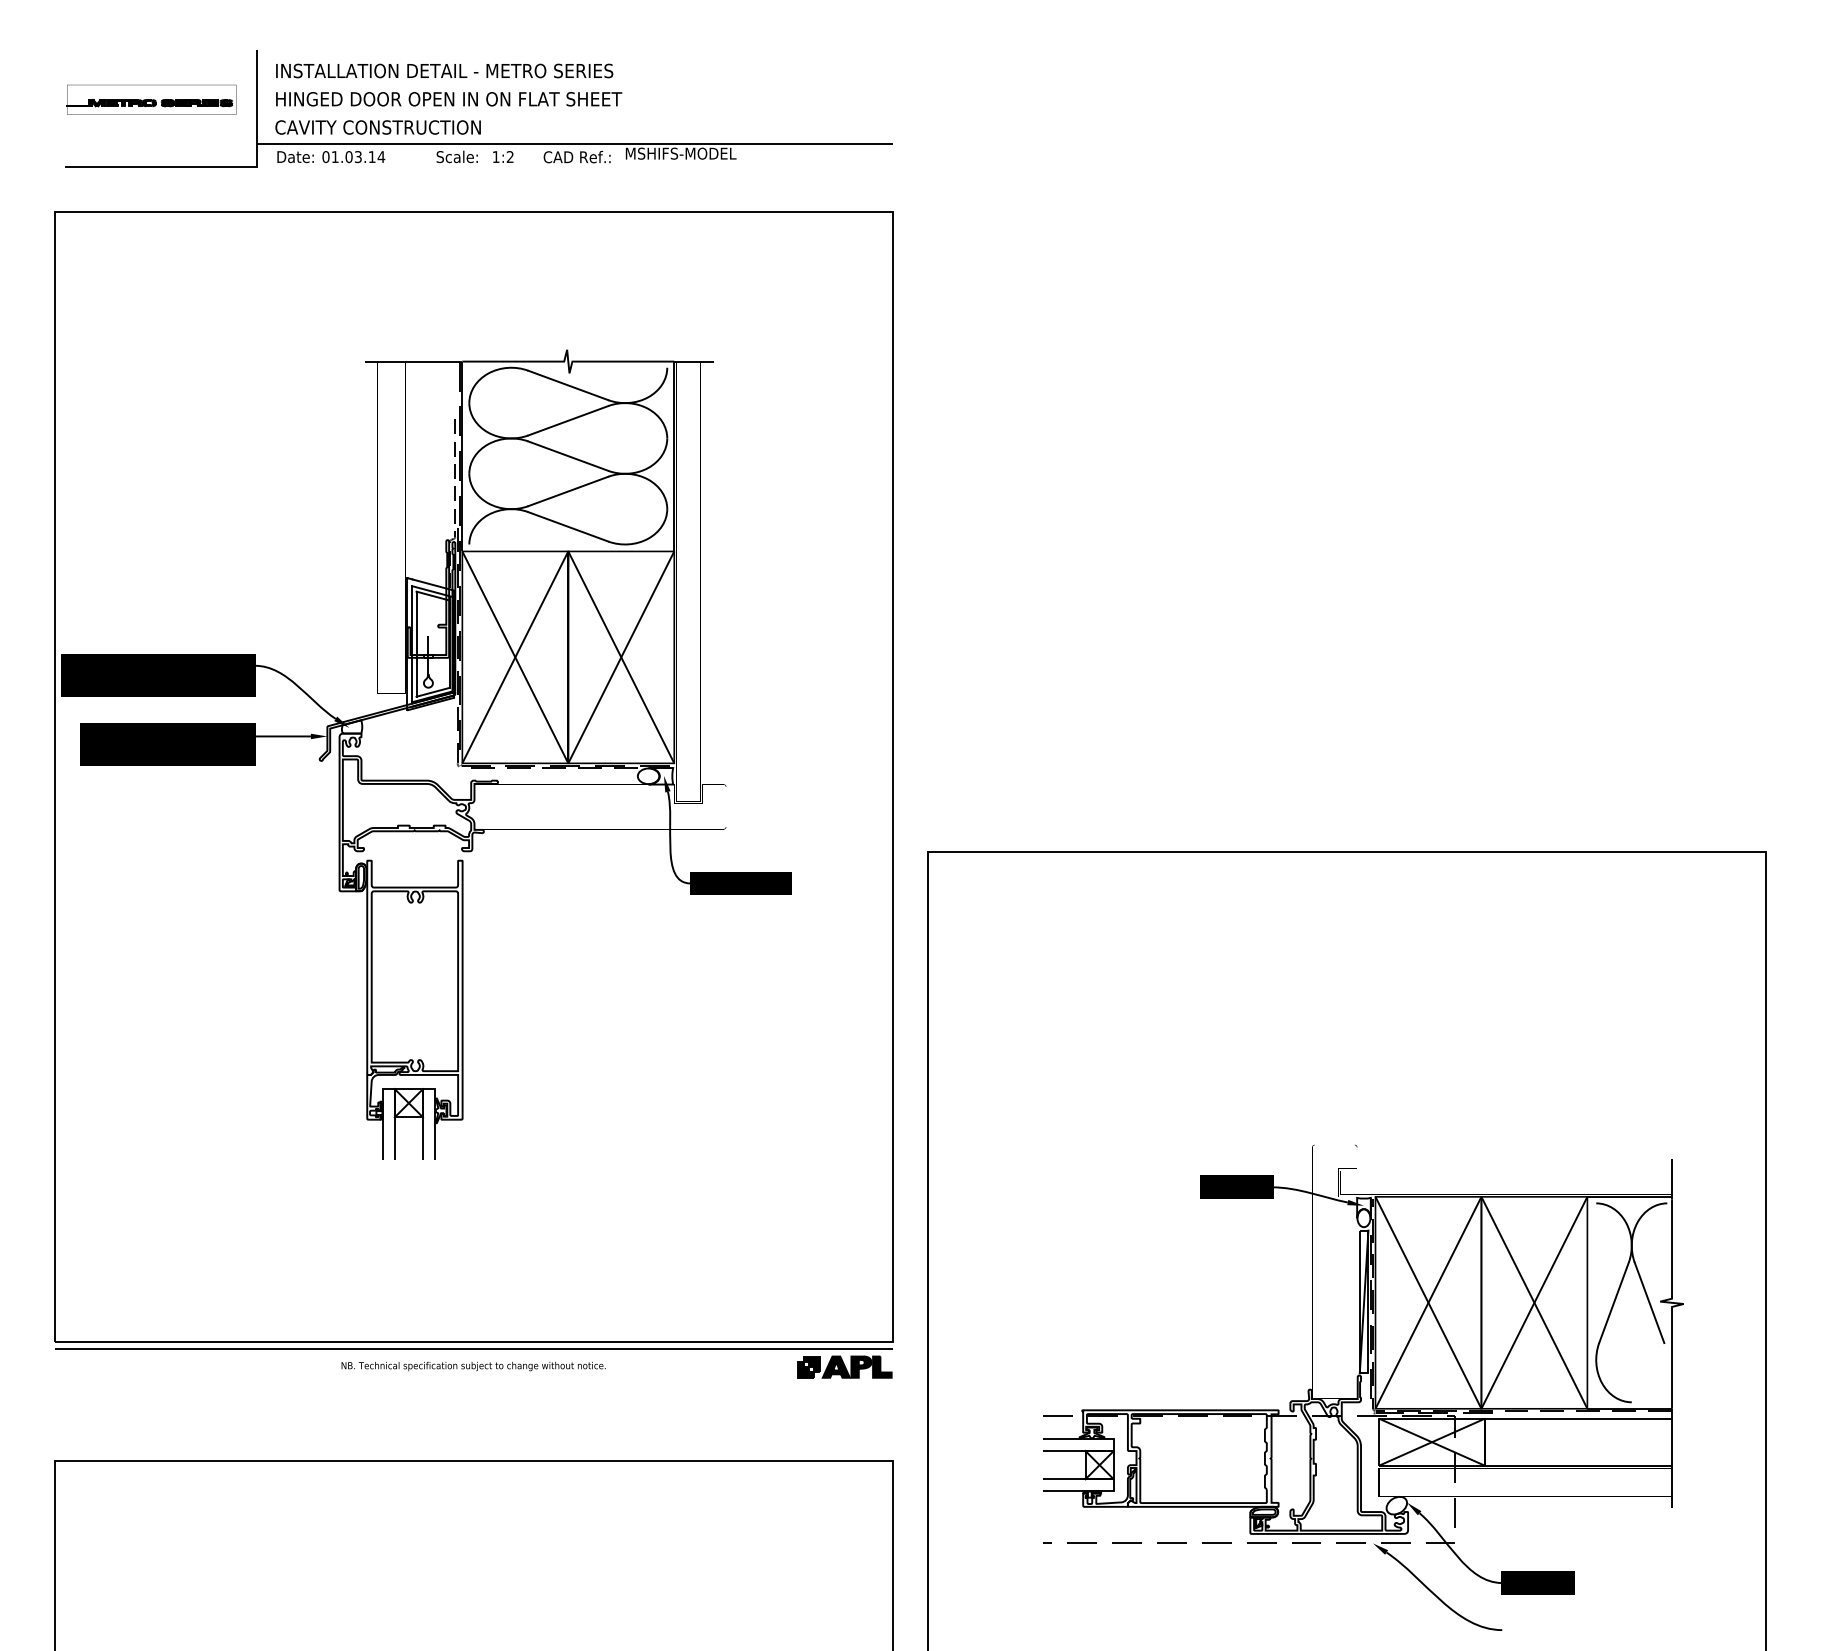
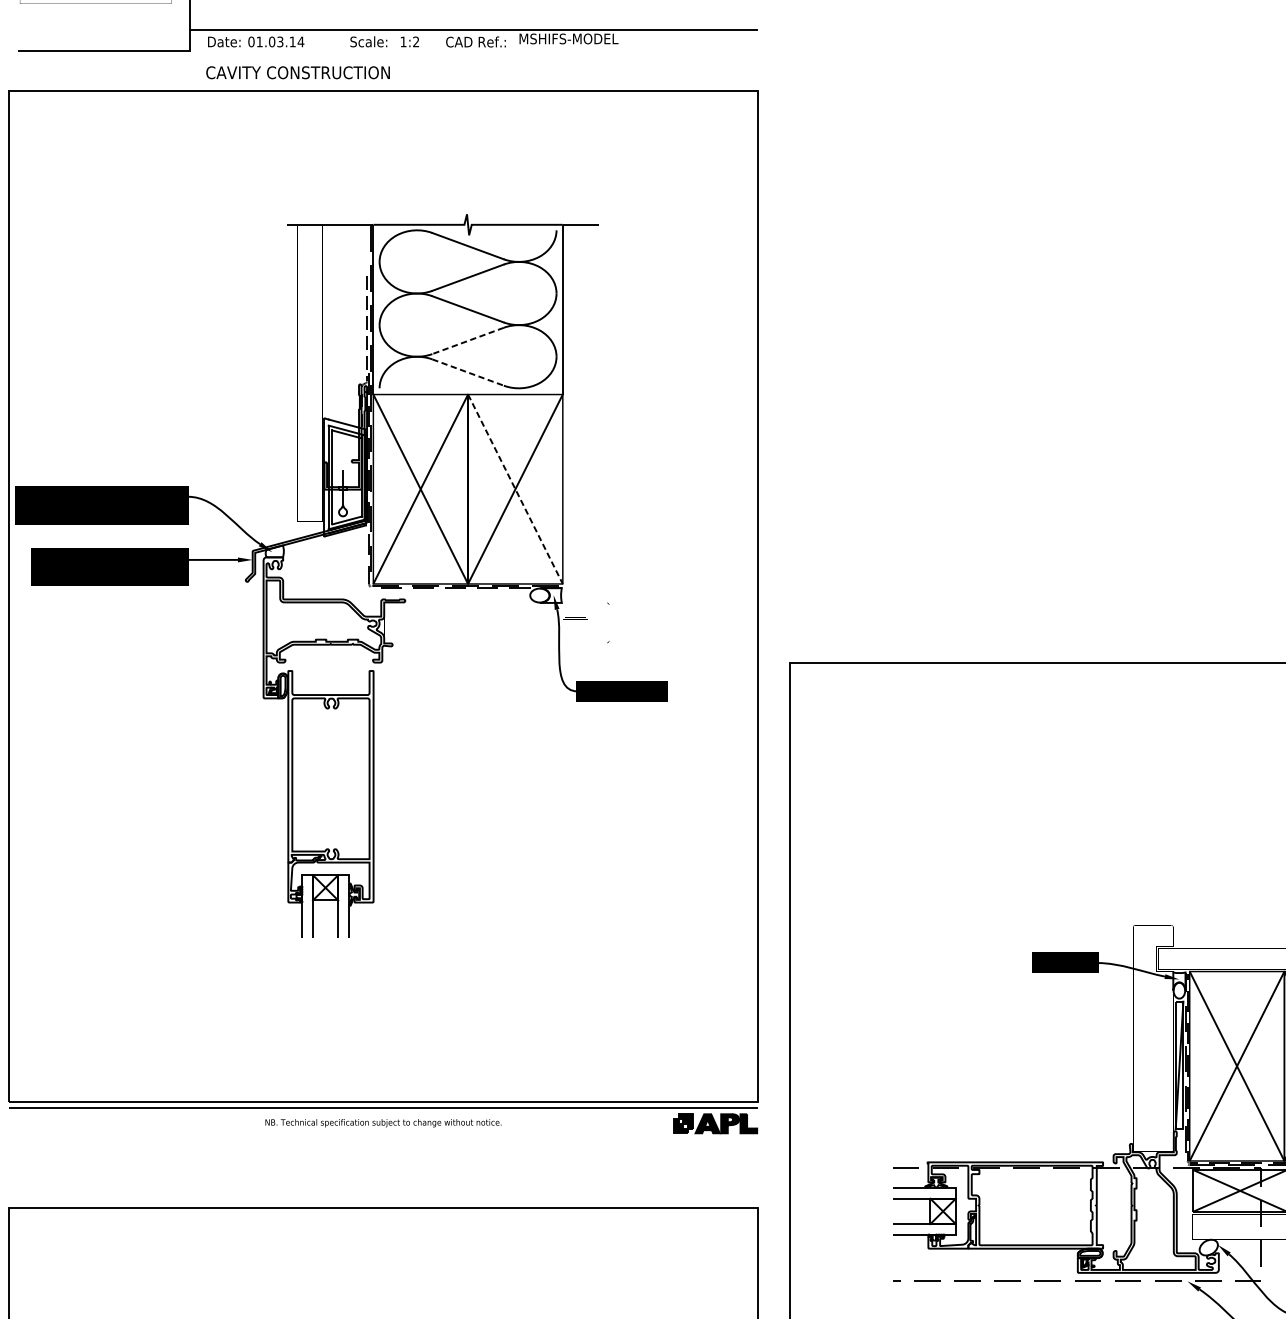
text: (377, 127) -> (297, 72), moved
line: (568, 491) -> (468, 340), solid -> dashed
line: (568, 526) -> (468, 372), solid -> dashed
line: (621, 657) -> (515, 489), solid -> dashed

